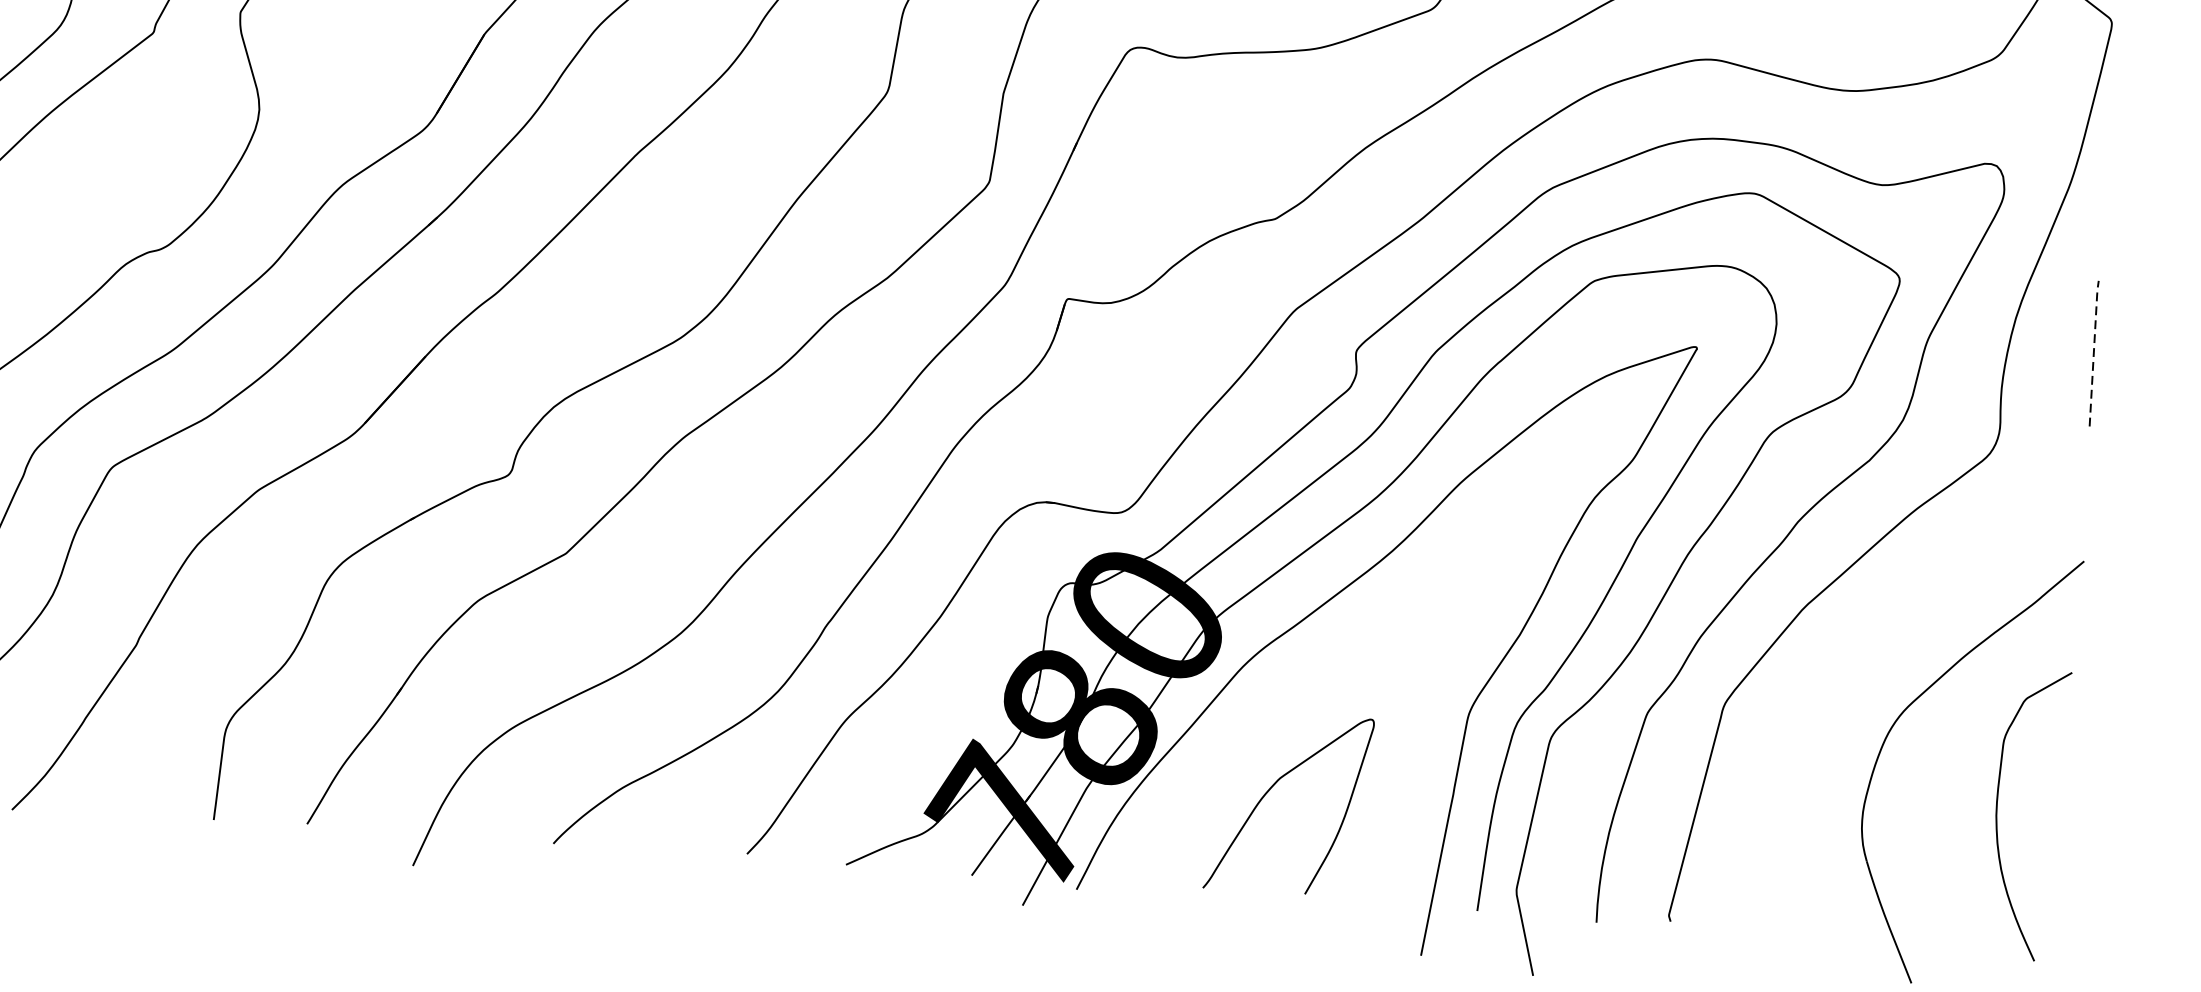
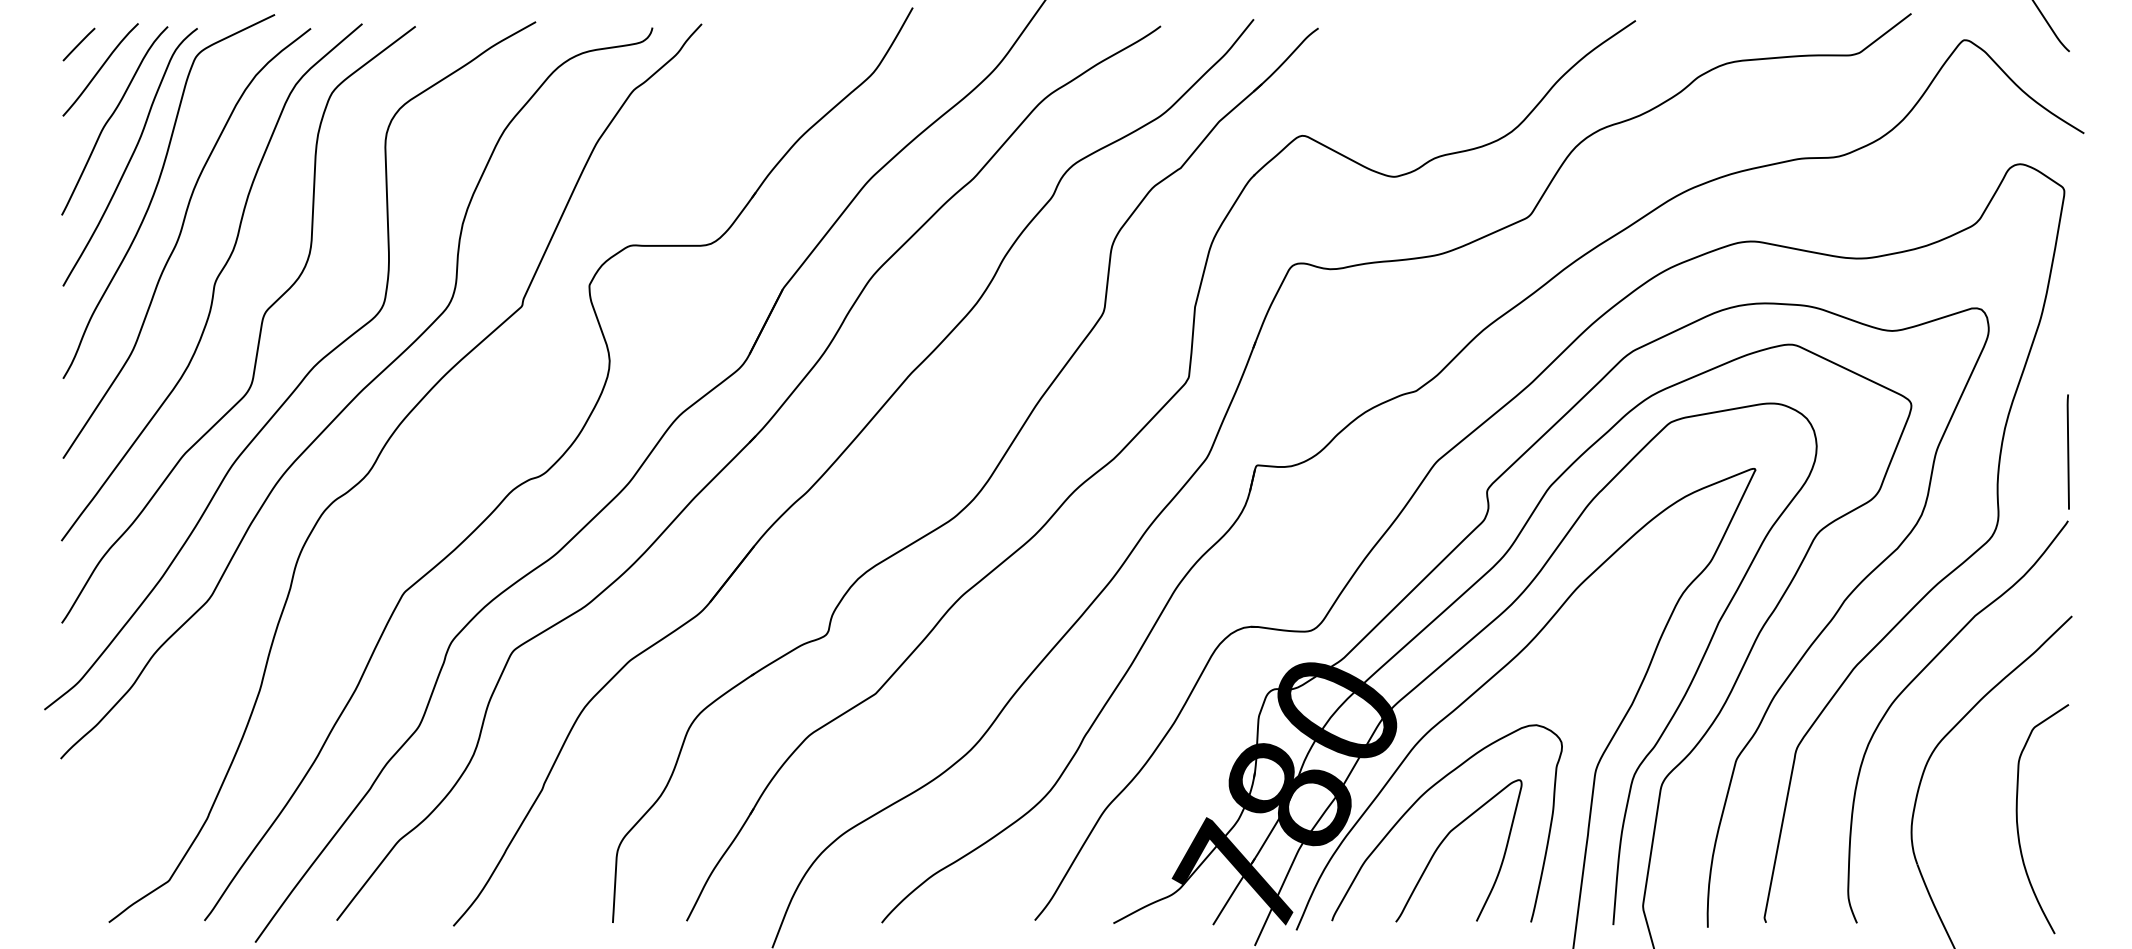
line: (2094, 350) -> (2068, 449), dashed -> solid
curve: (1880, 627) -> (1915, 679), added
curve: (1246, 732) -> (1421, 797), added

